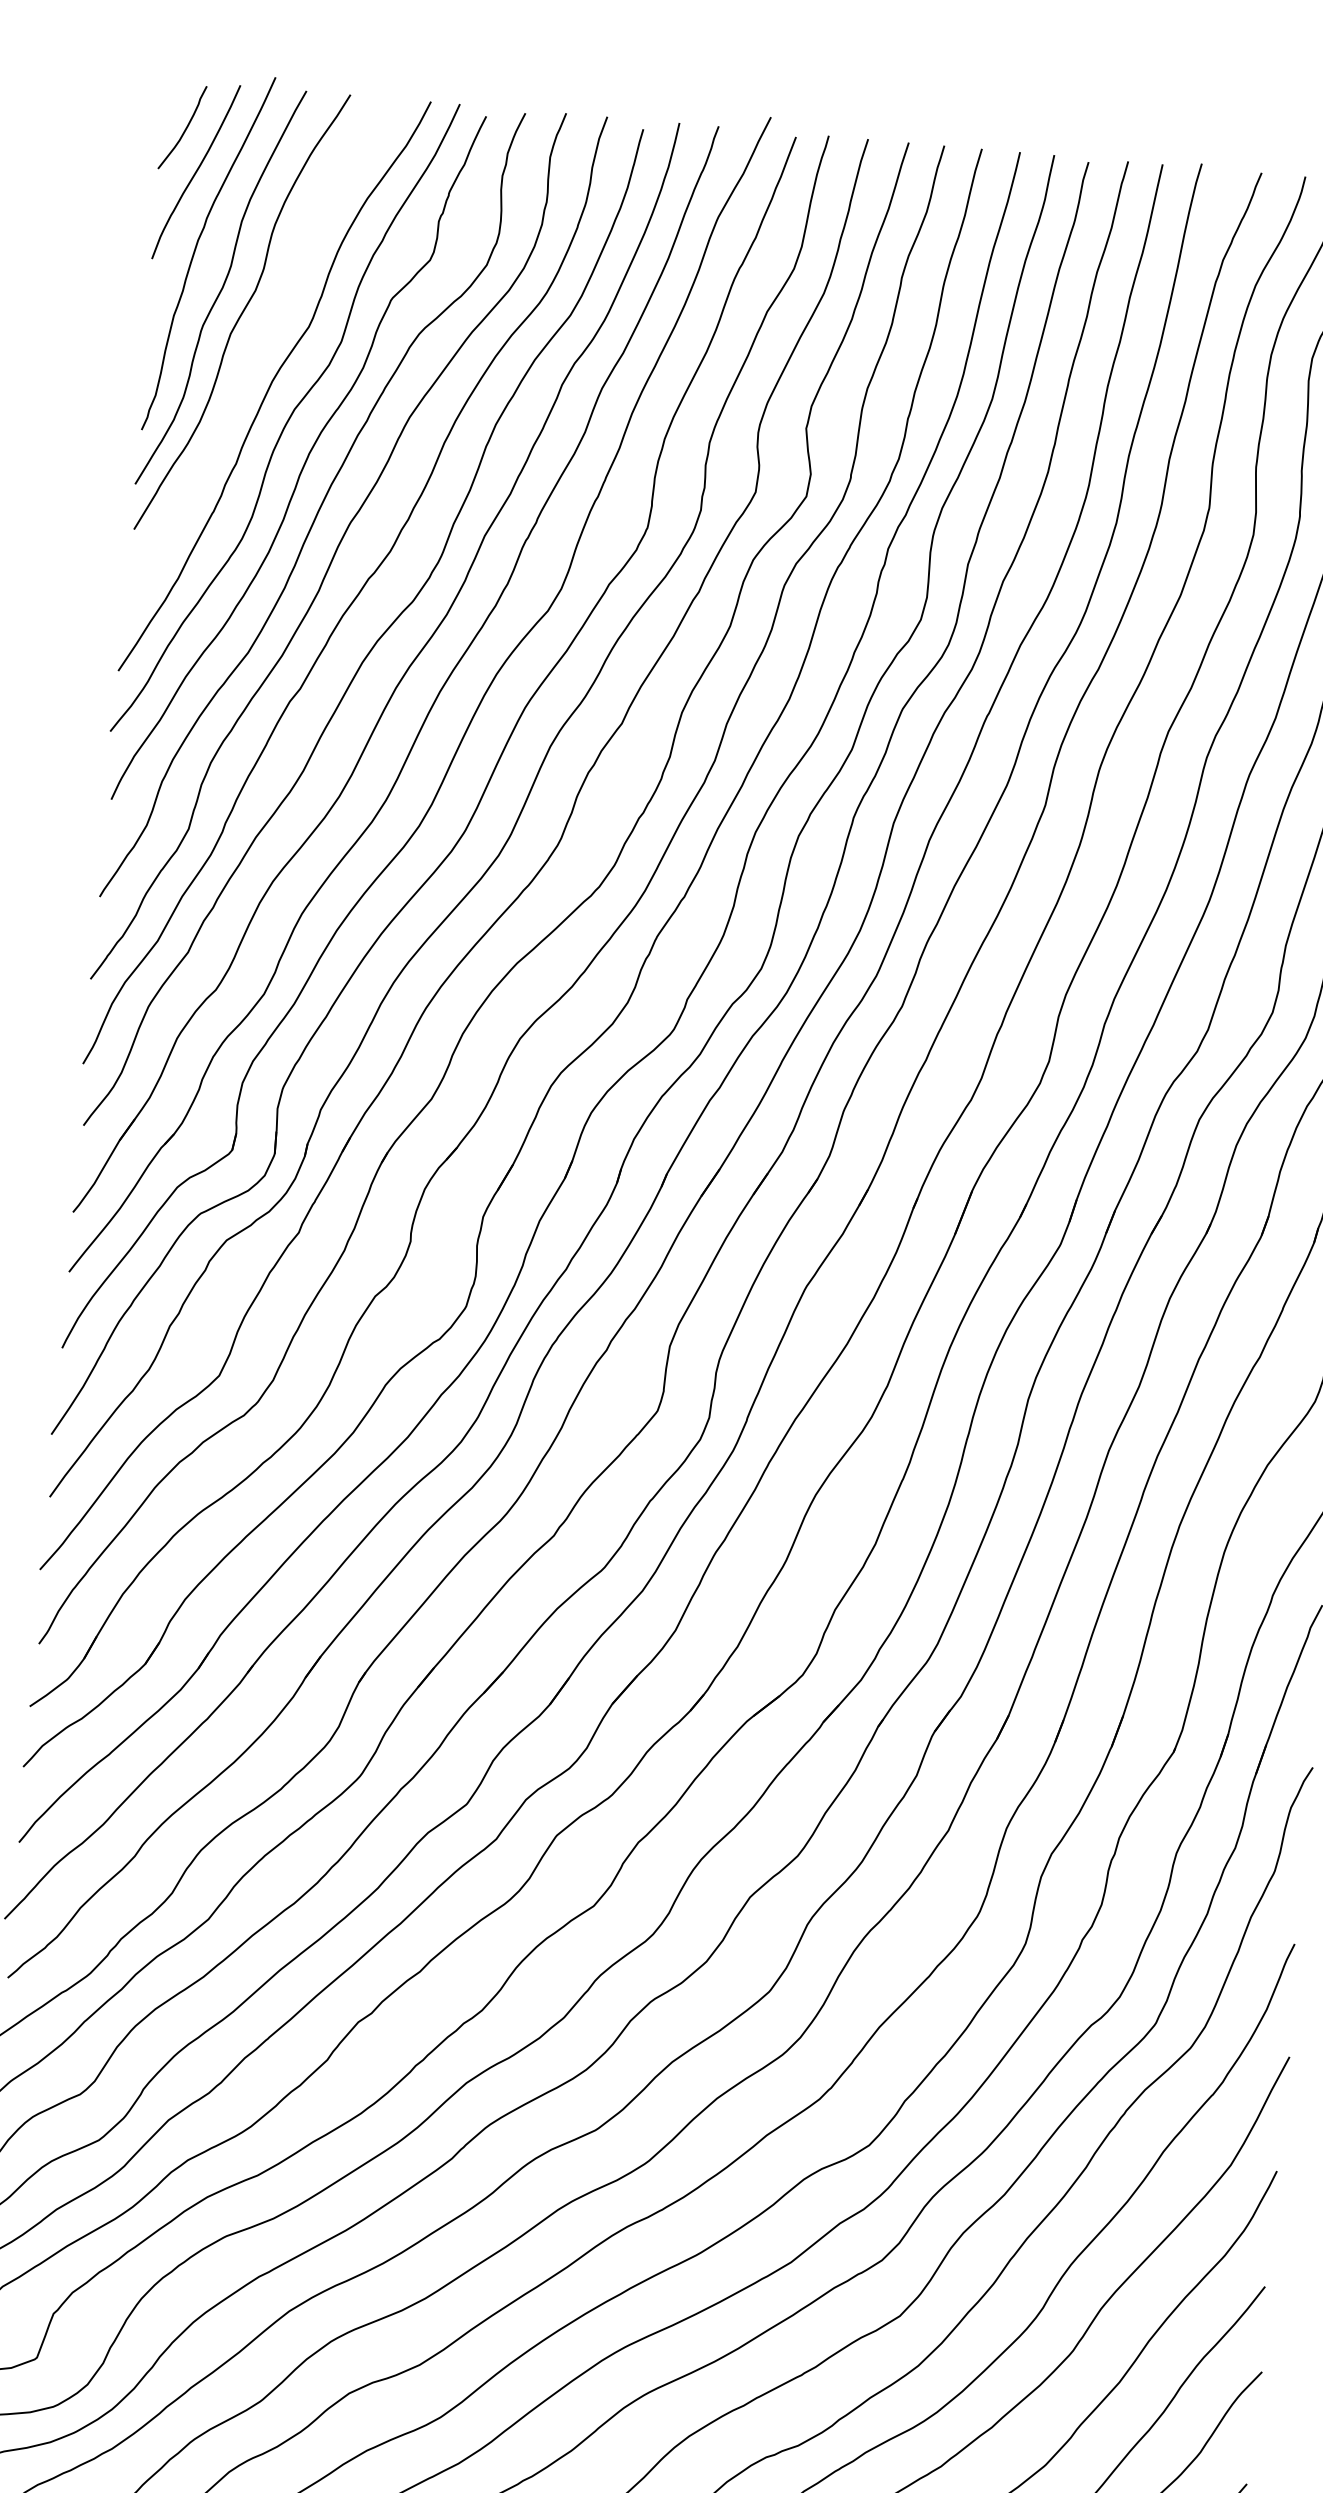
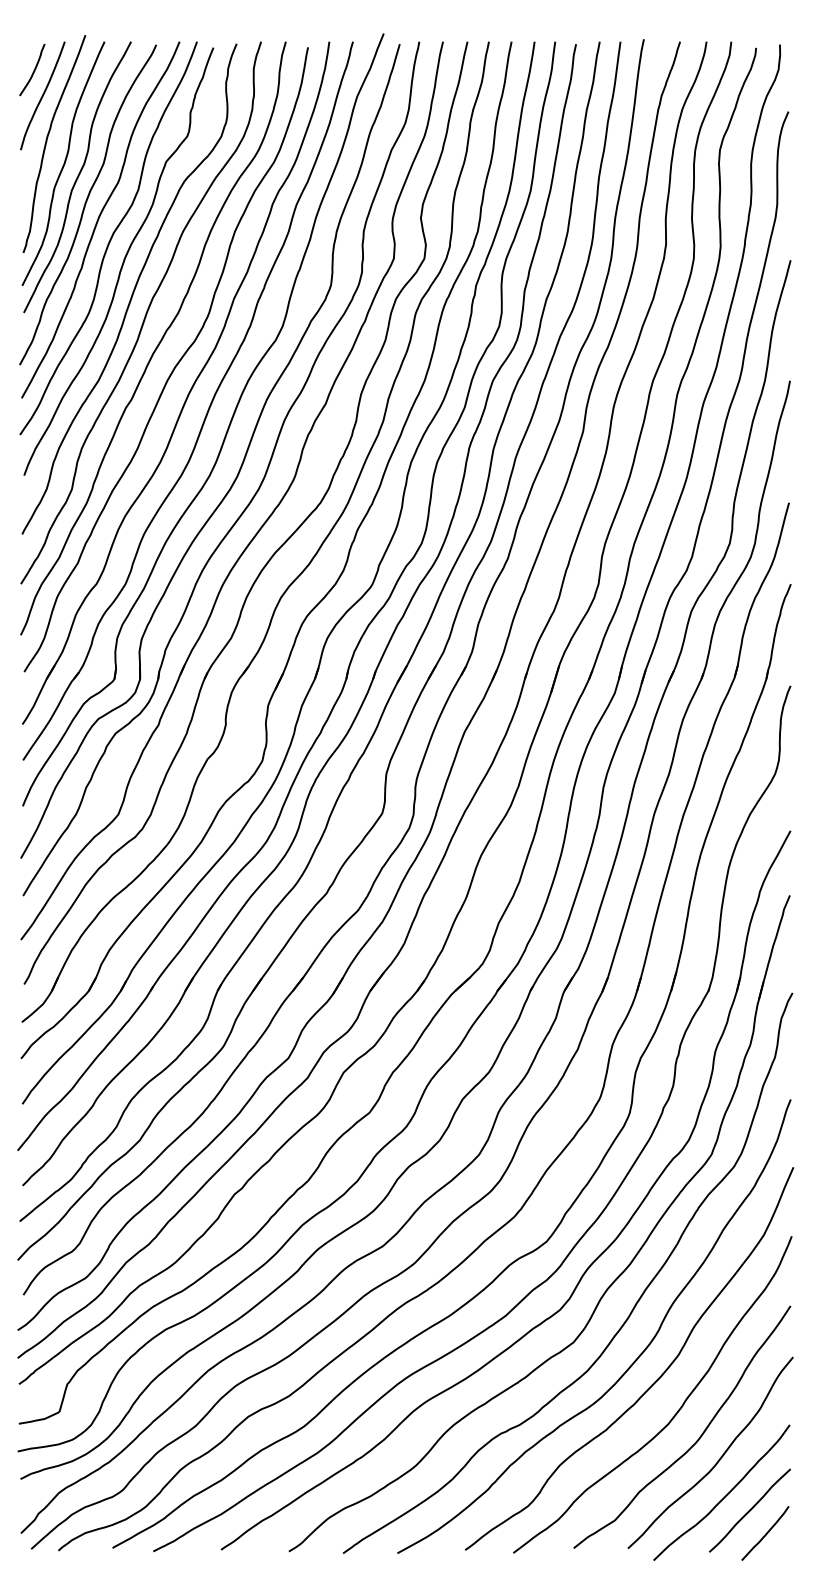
curve: (253, 358) -> (86, 204), added

